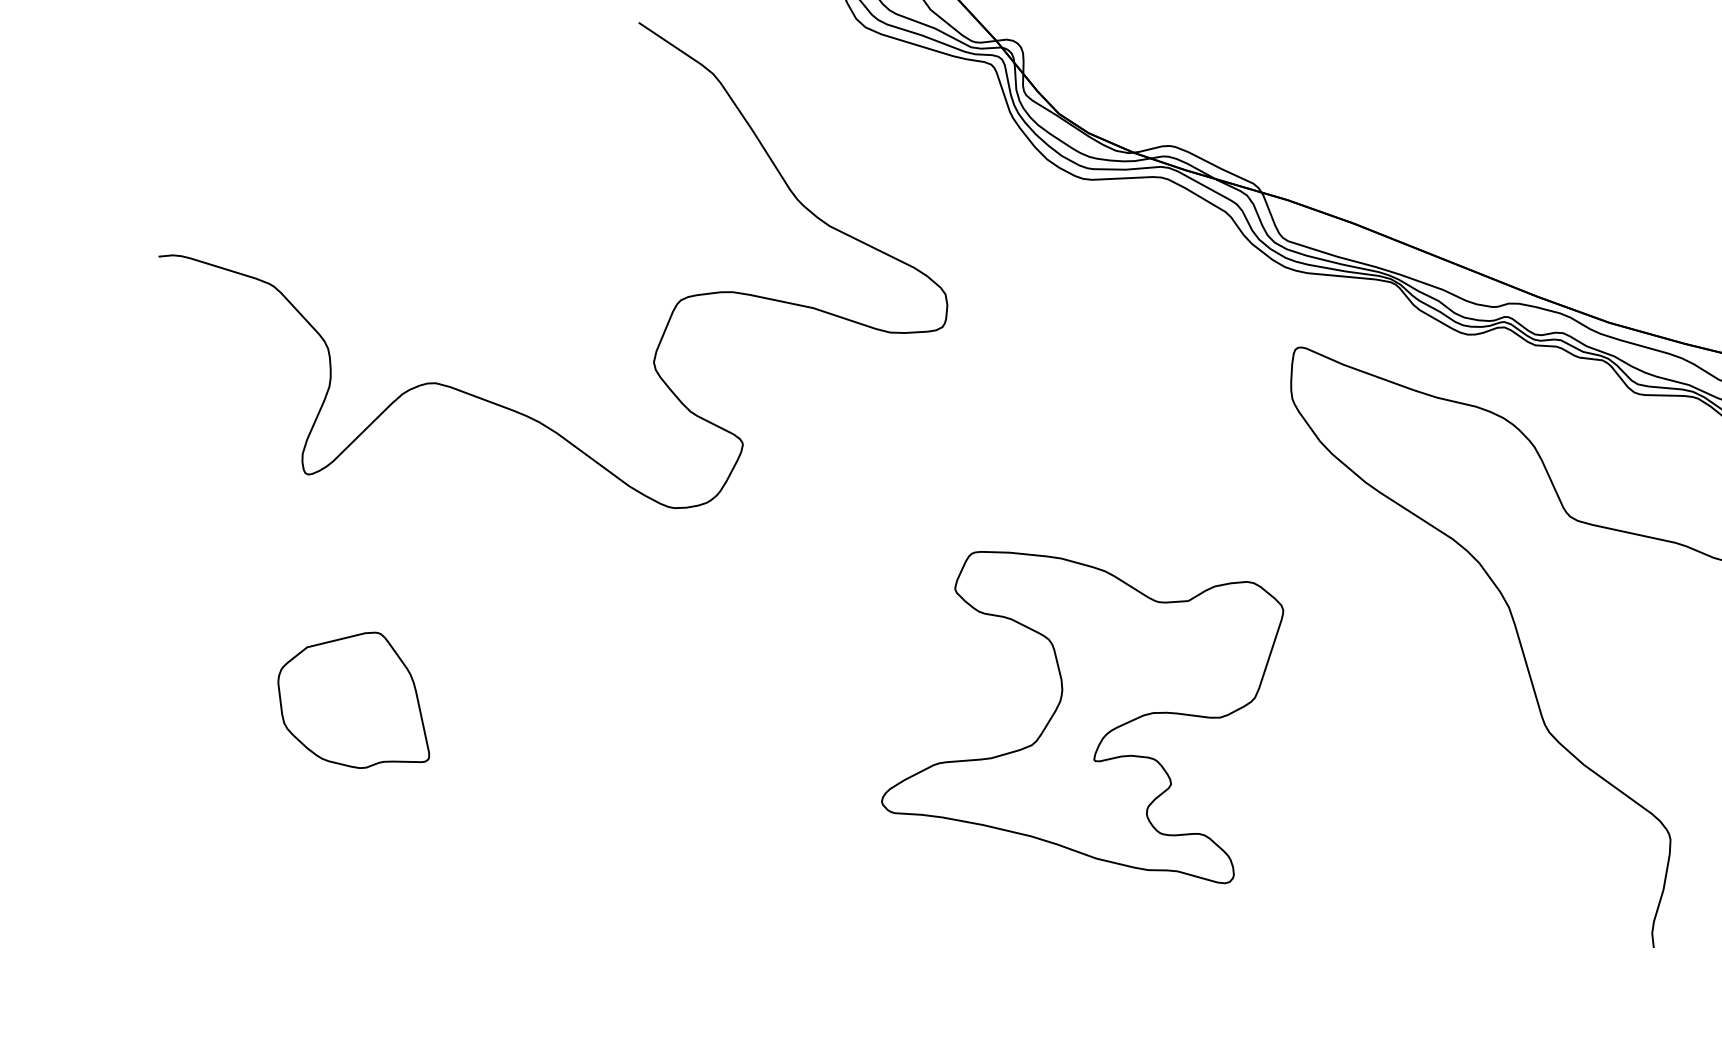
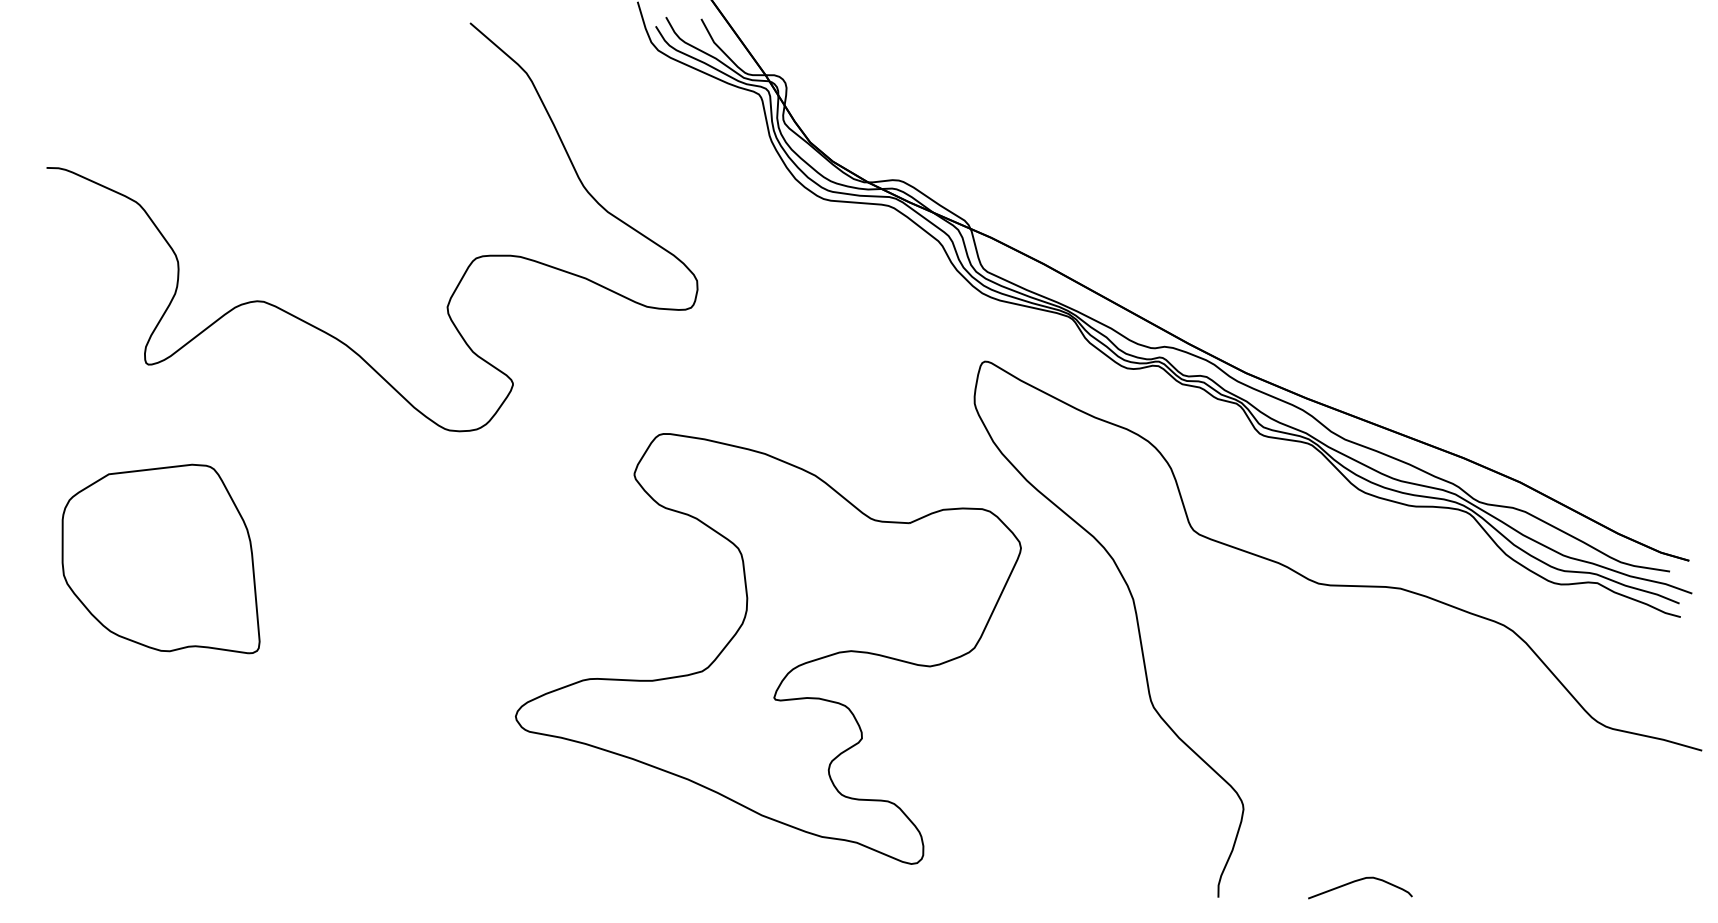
part: (351, 702) -> (160, 558), size x1.67
part: (1084, 719) -> (768, 648), size x1.43

